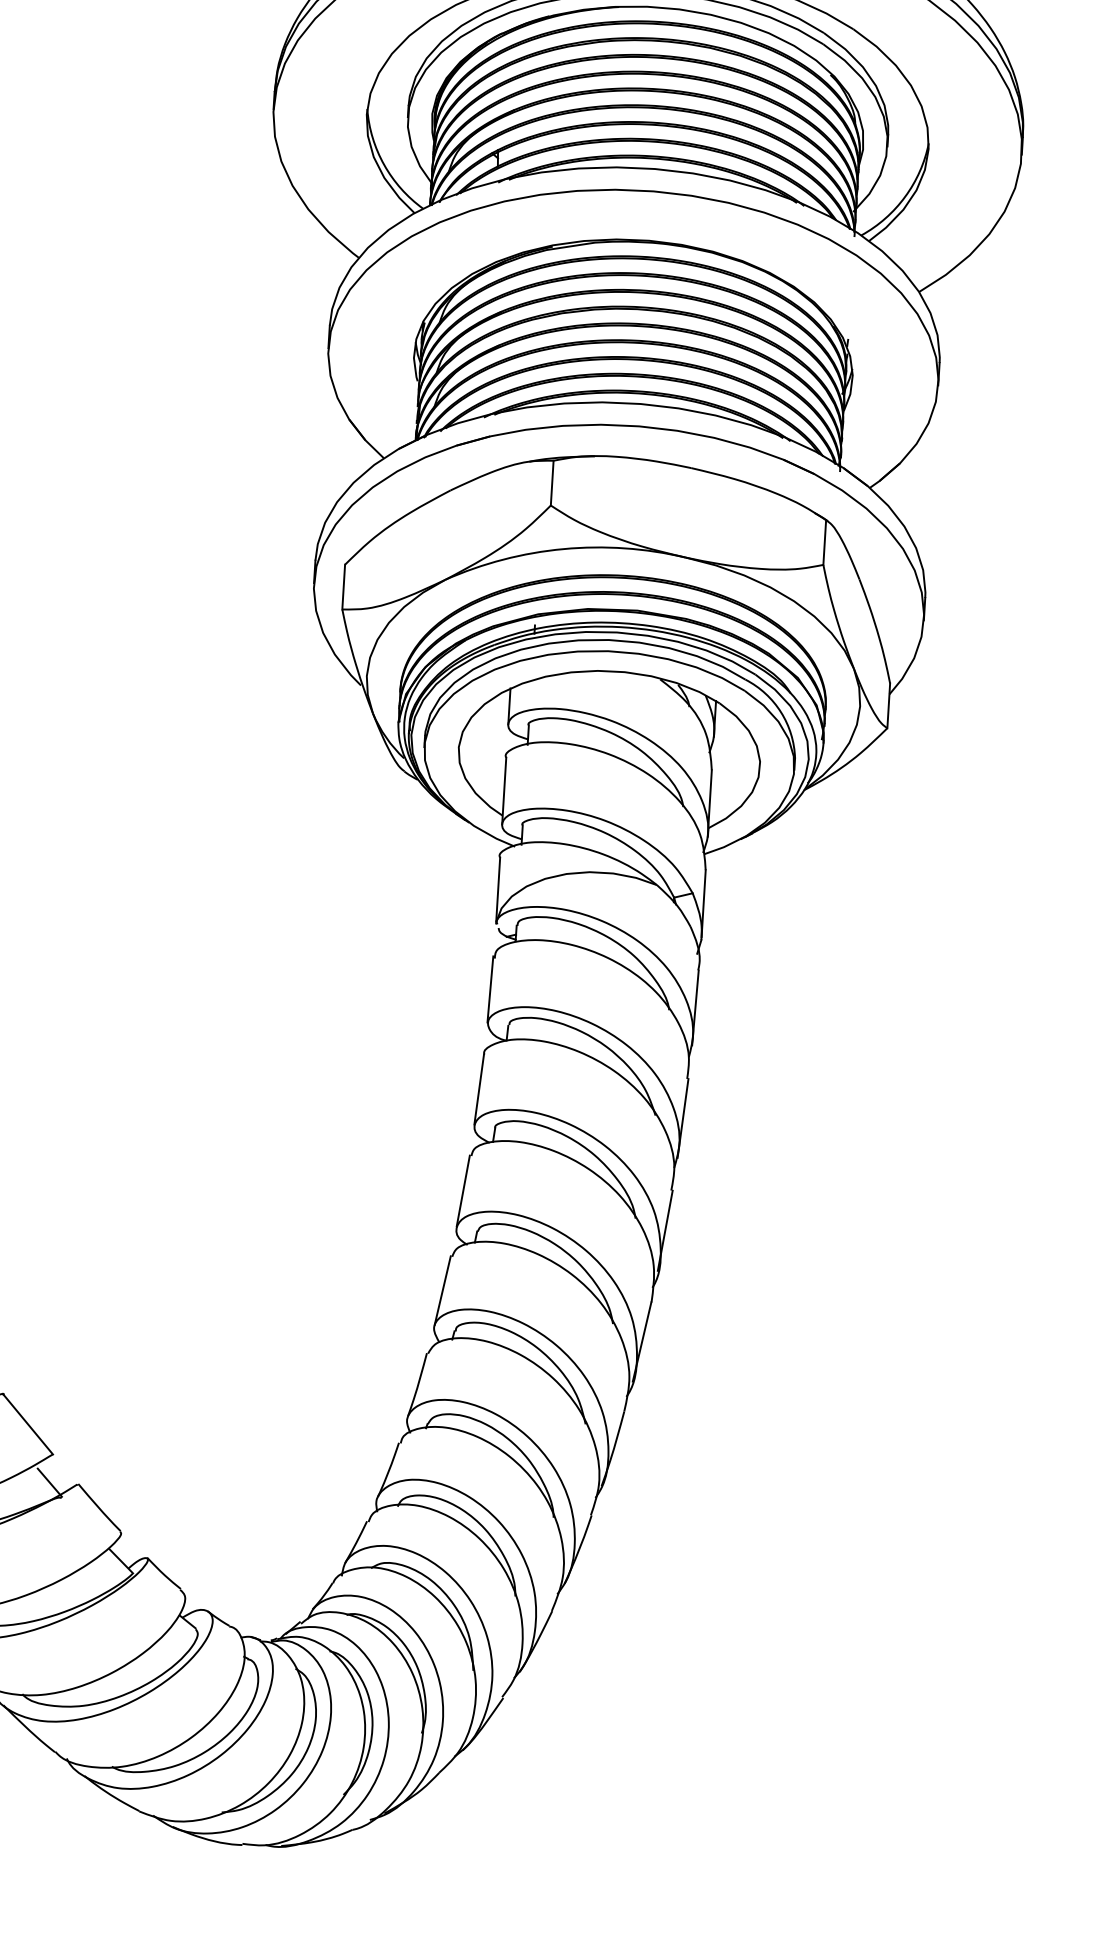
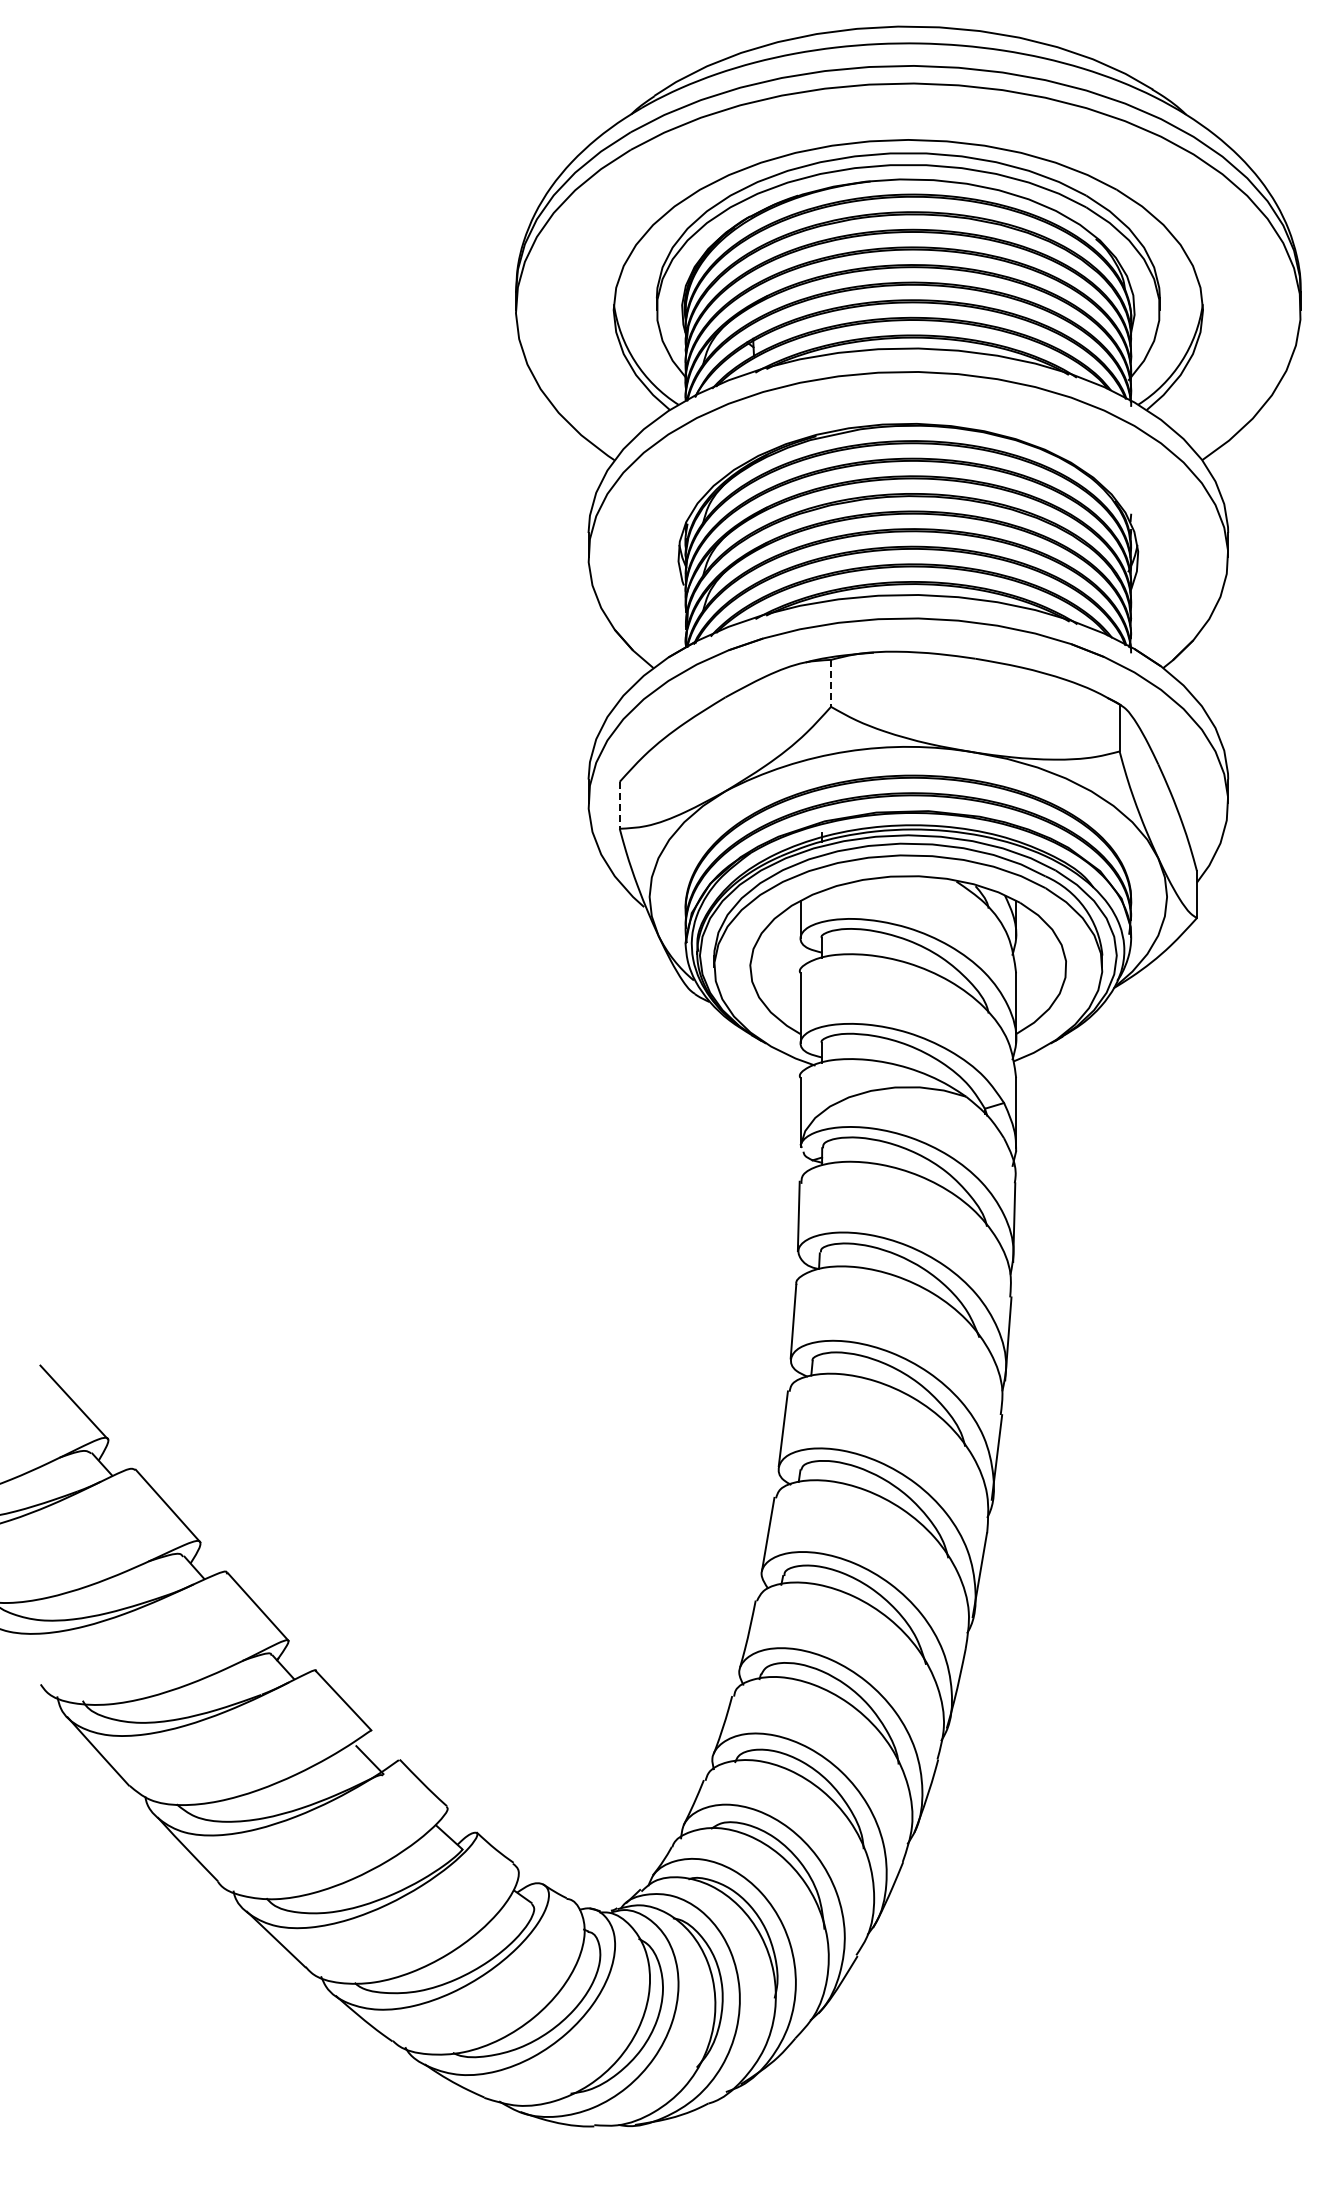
line: (552, 483) -> (831, 683), solid -> dashed
line: (343, 587) -> (619, 805), solid -> dashed

